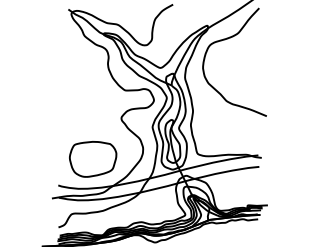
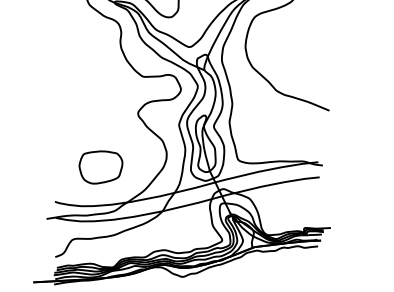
part: (93, 159) -> (101, 167), size x0.7

